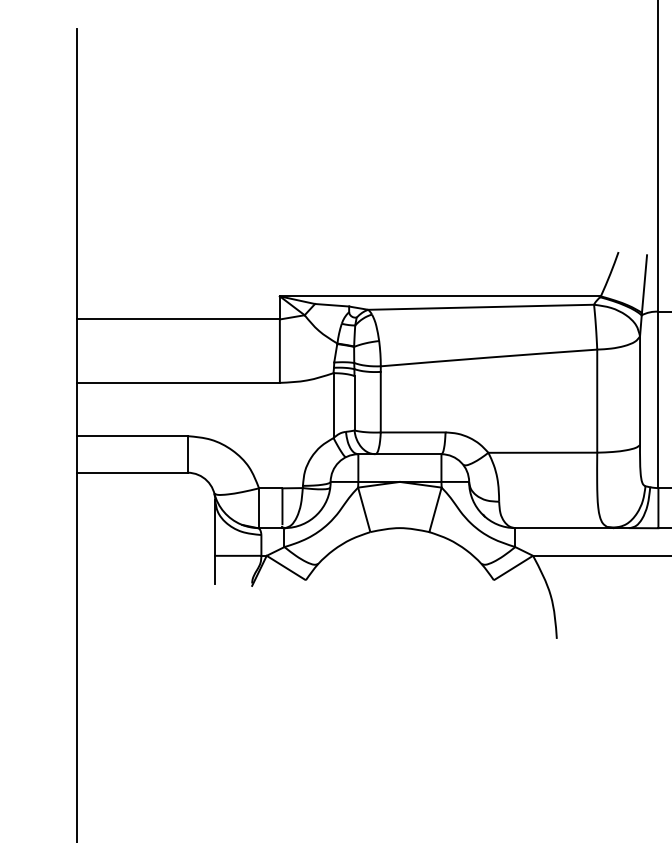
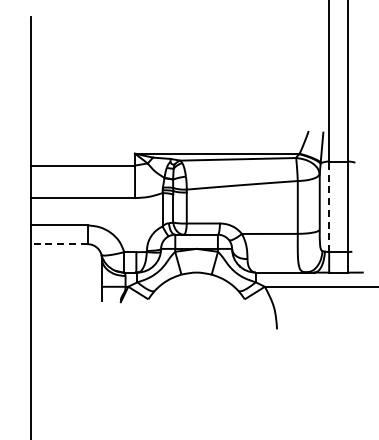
line: (659, 399) -> (329, 206), solid -> dashed
line: (130, 473) -> (58, 244), solid -> dashed

